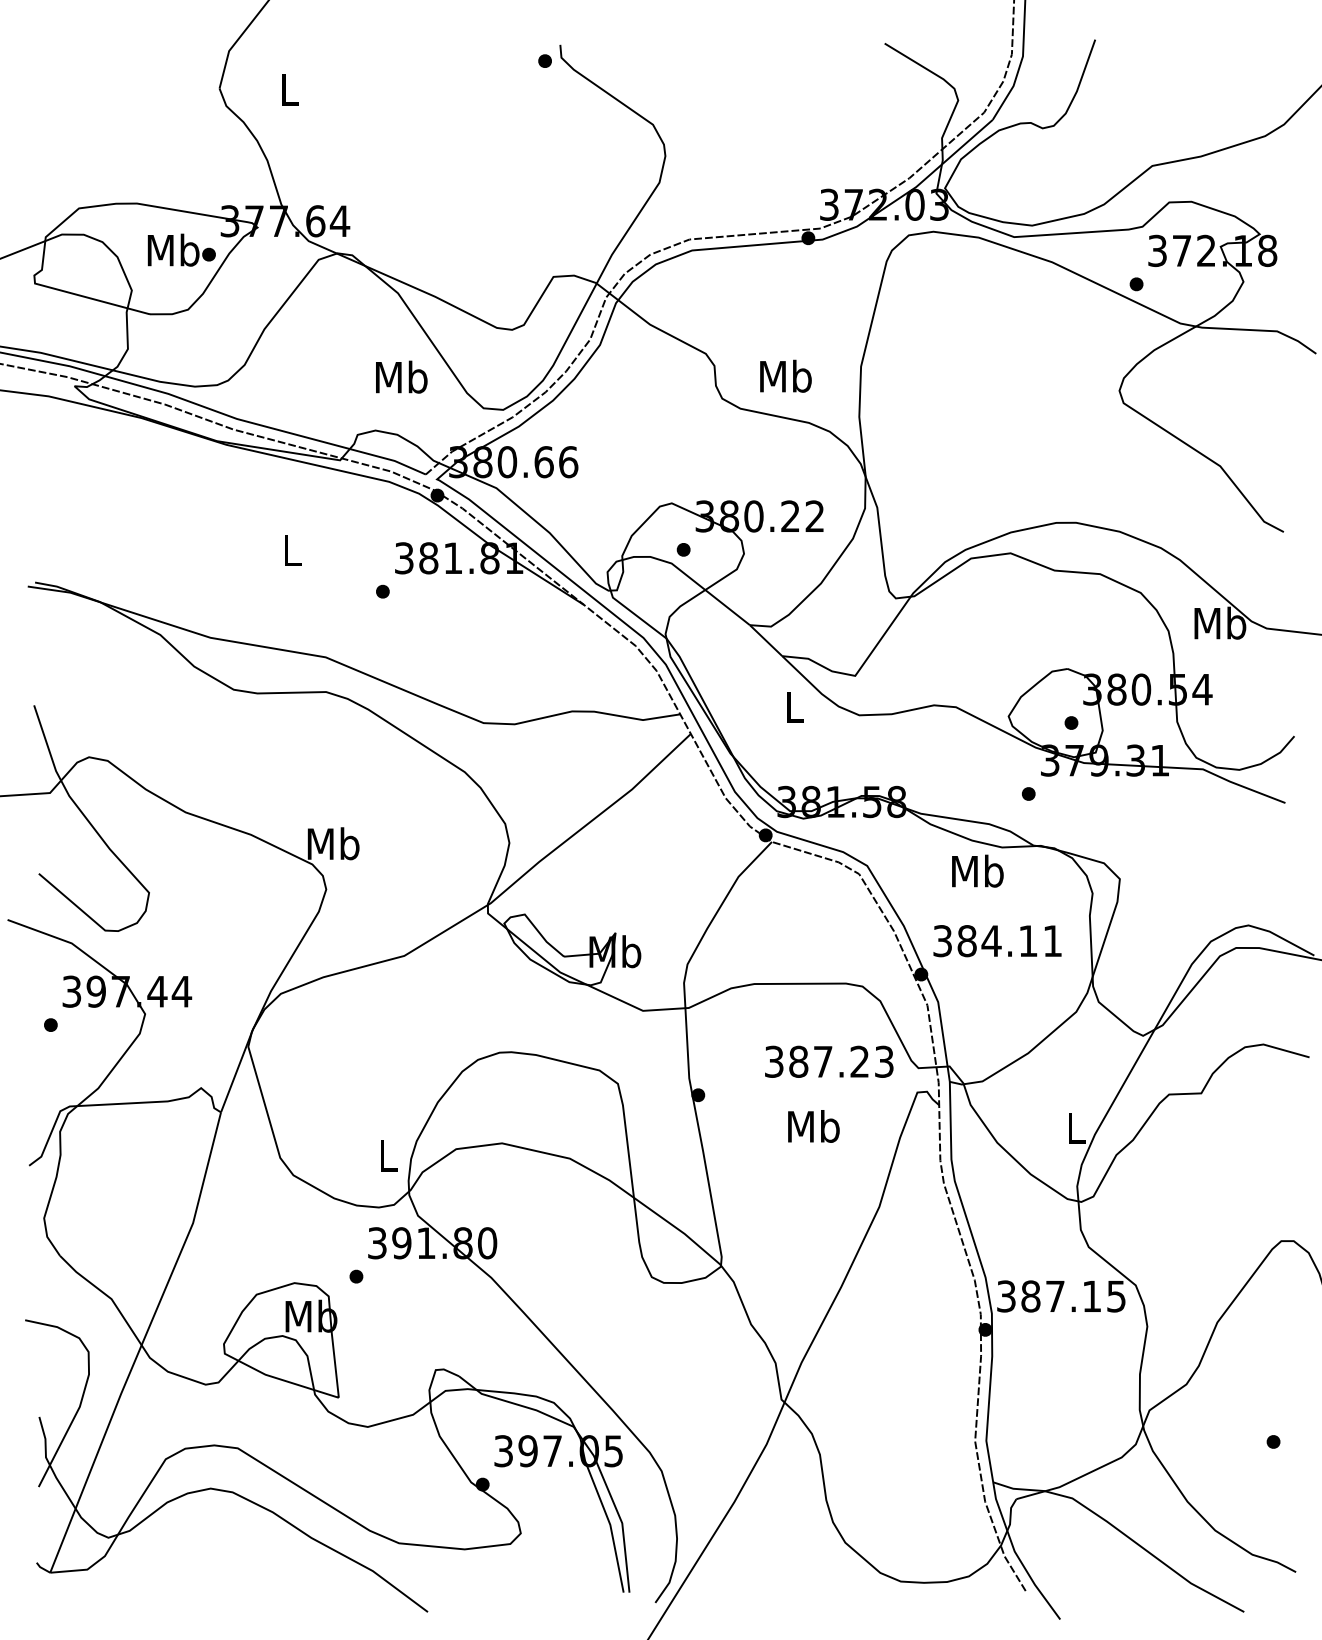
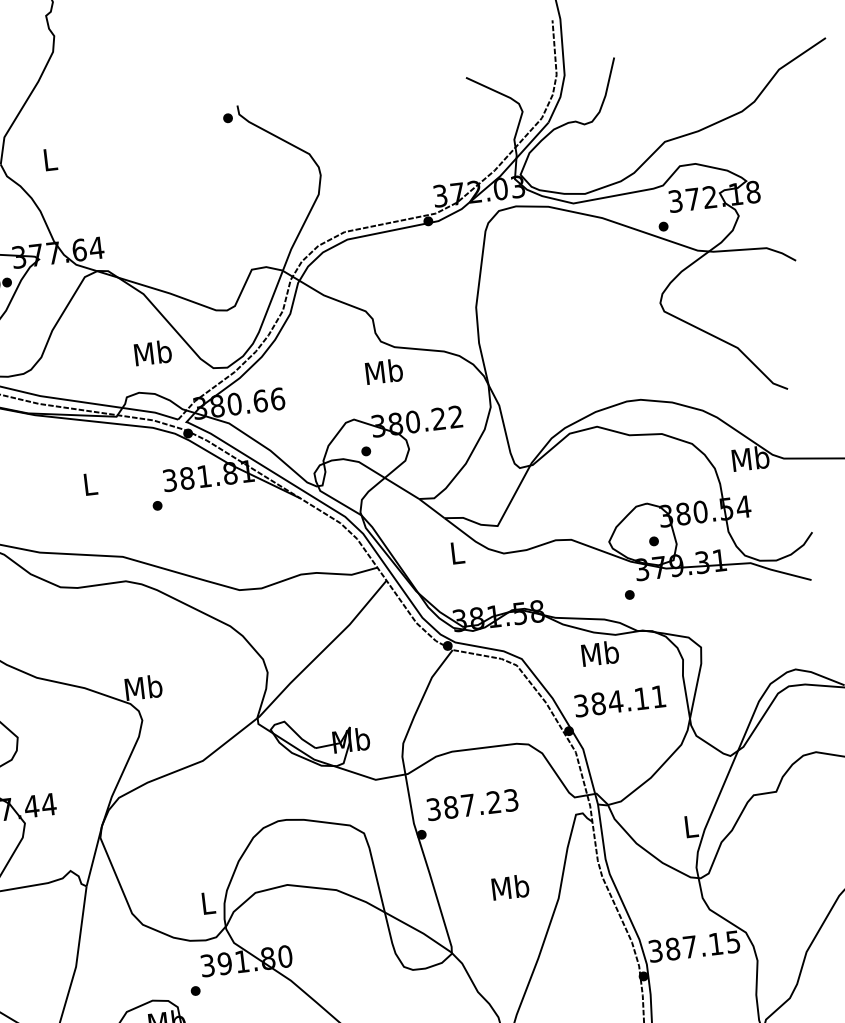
text: (785, 375) -> (383, 371), moved
text: (829, 1061) -> (472, 804), moved
text: (813, 1126) -> (510, 887), moved

